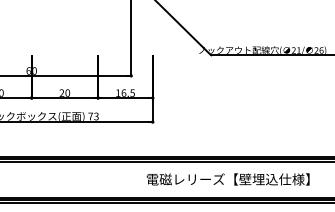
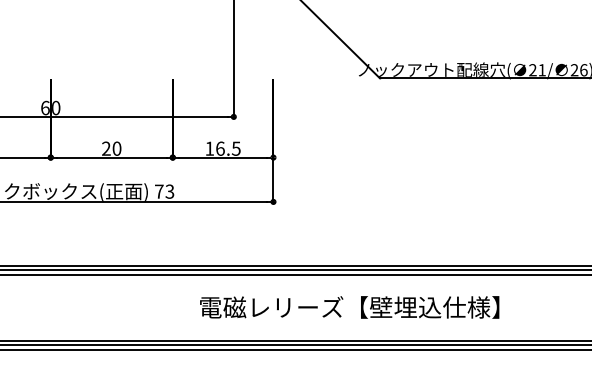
text: (228, 179) -> (350, 307), moved

